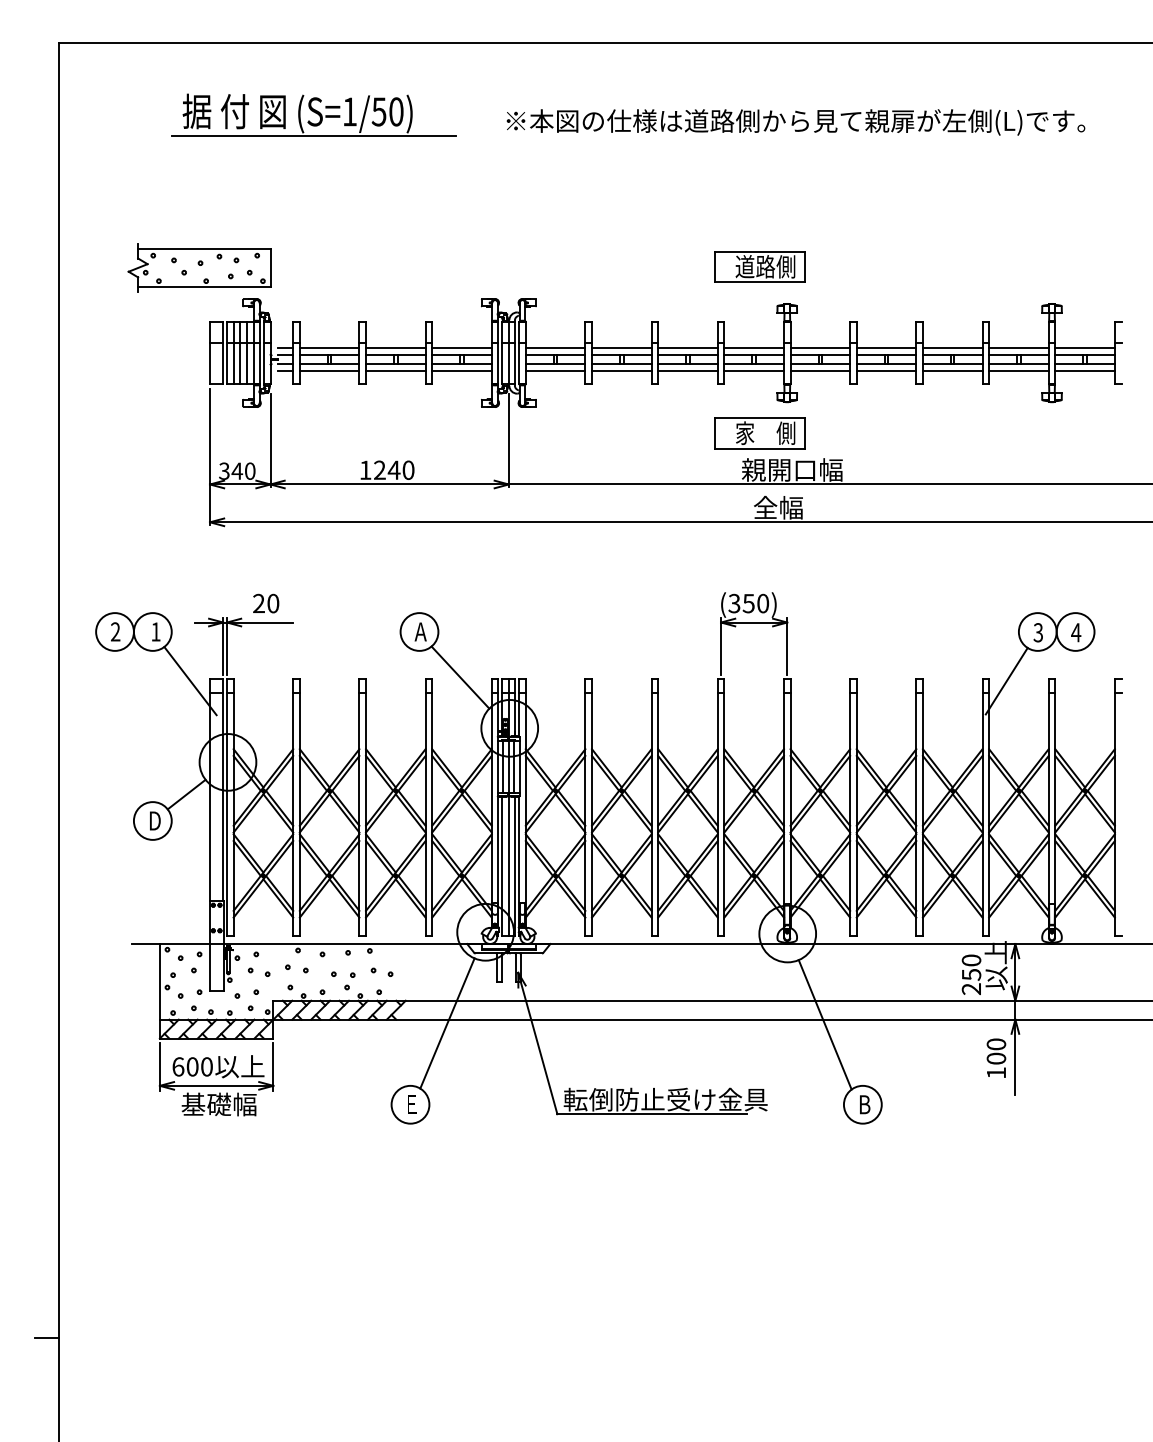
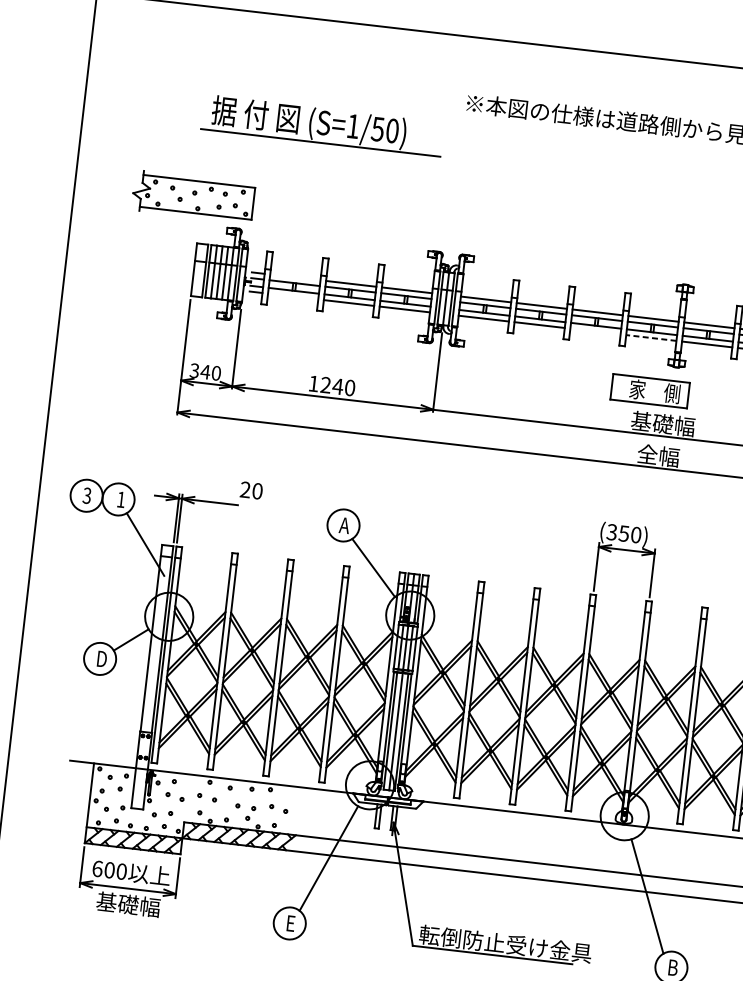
part: (313, 114) -> (322, 125), moved
part: (759, 266) -> (666, 250), removed
line: (329, 348) -> (295, 277), removed
line: (329, 371) -> (293, 296), removed
line: (687, 371) -> (595, 331), removed
line: (754, 371) -> (651, 338), solid -> dashed
text: (792, 469) -> (674, 424), 親開口幅 -> 基礎幅
text: (266, 603) -> (251, 490), moved
text: (115, 631) -> (87, 495), 2 -> 3

